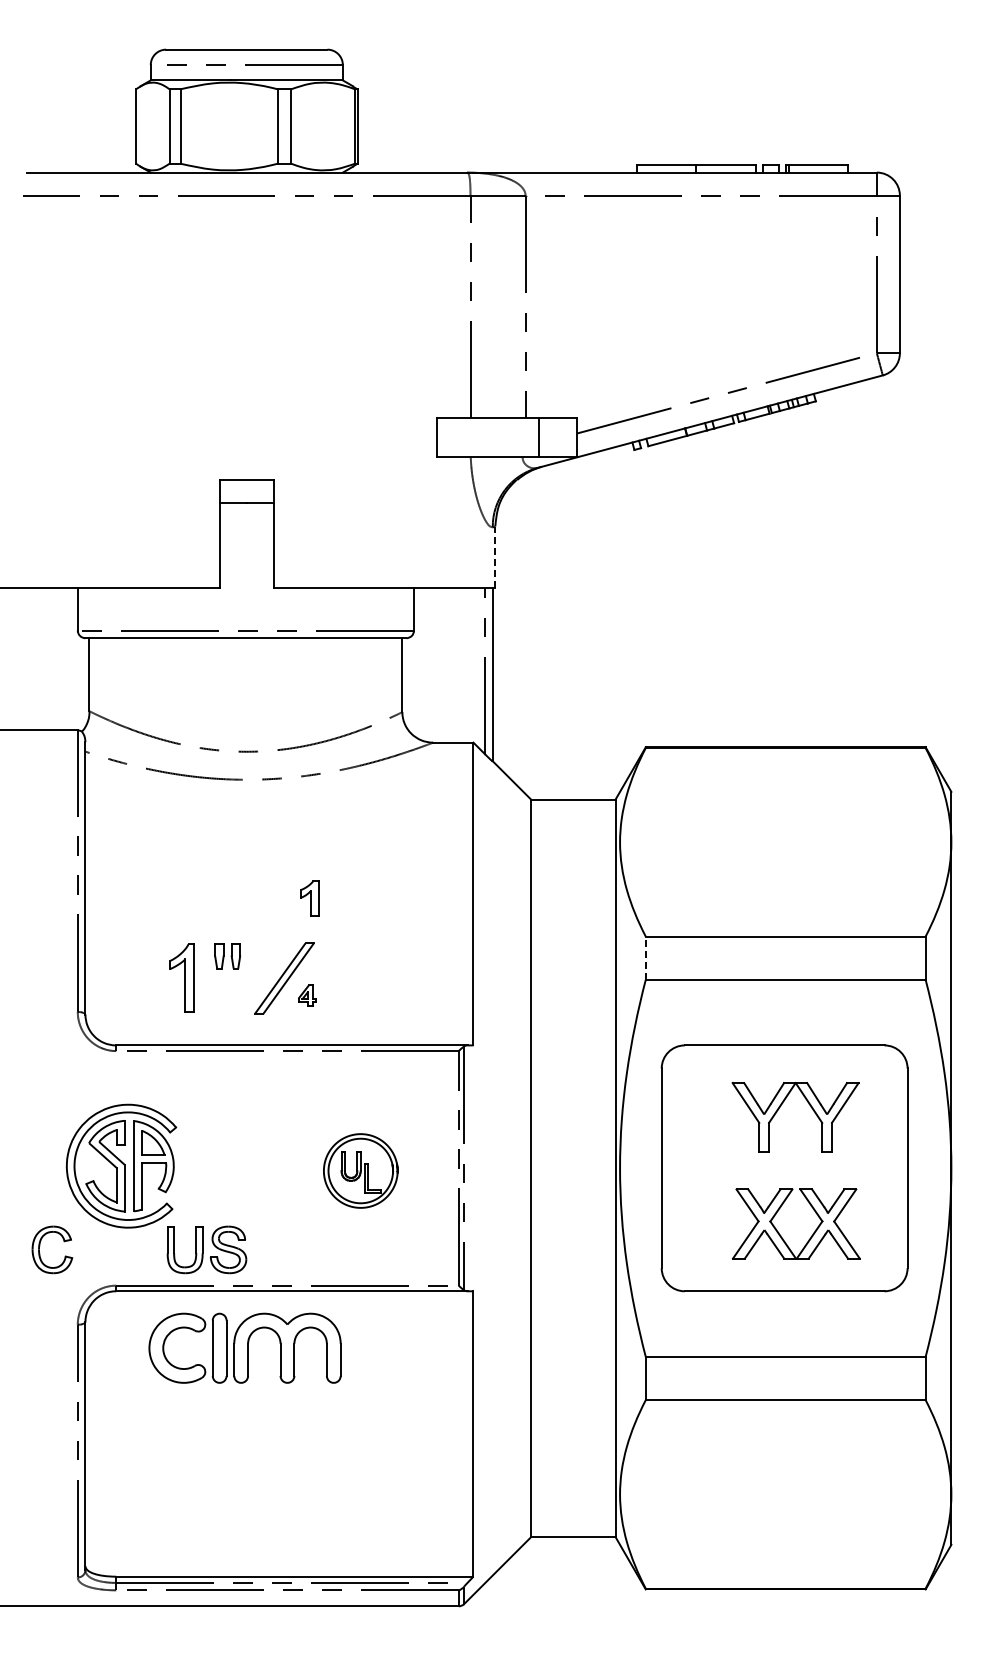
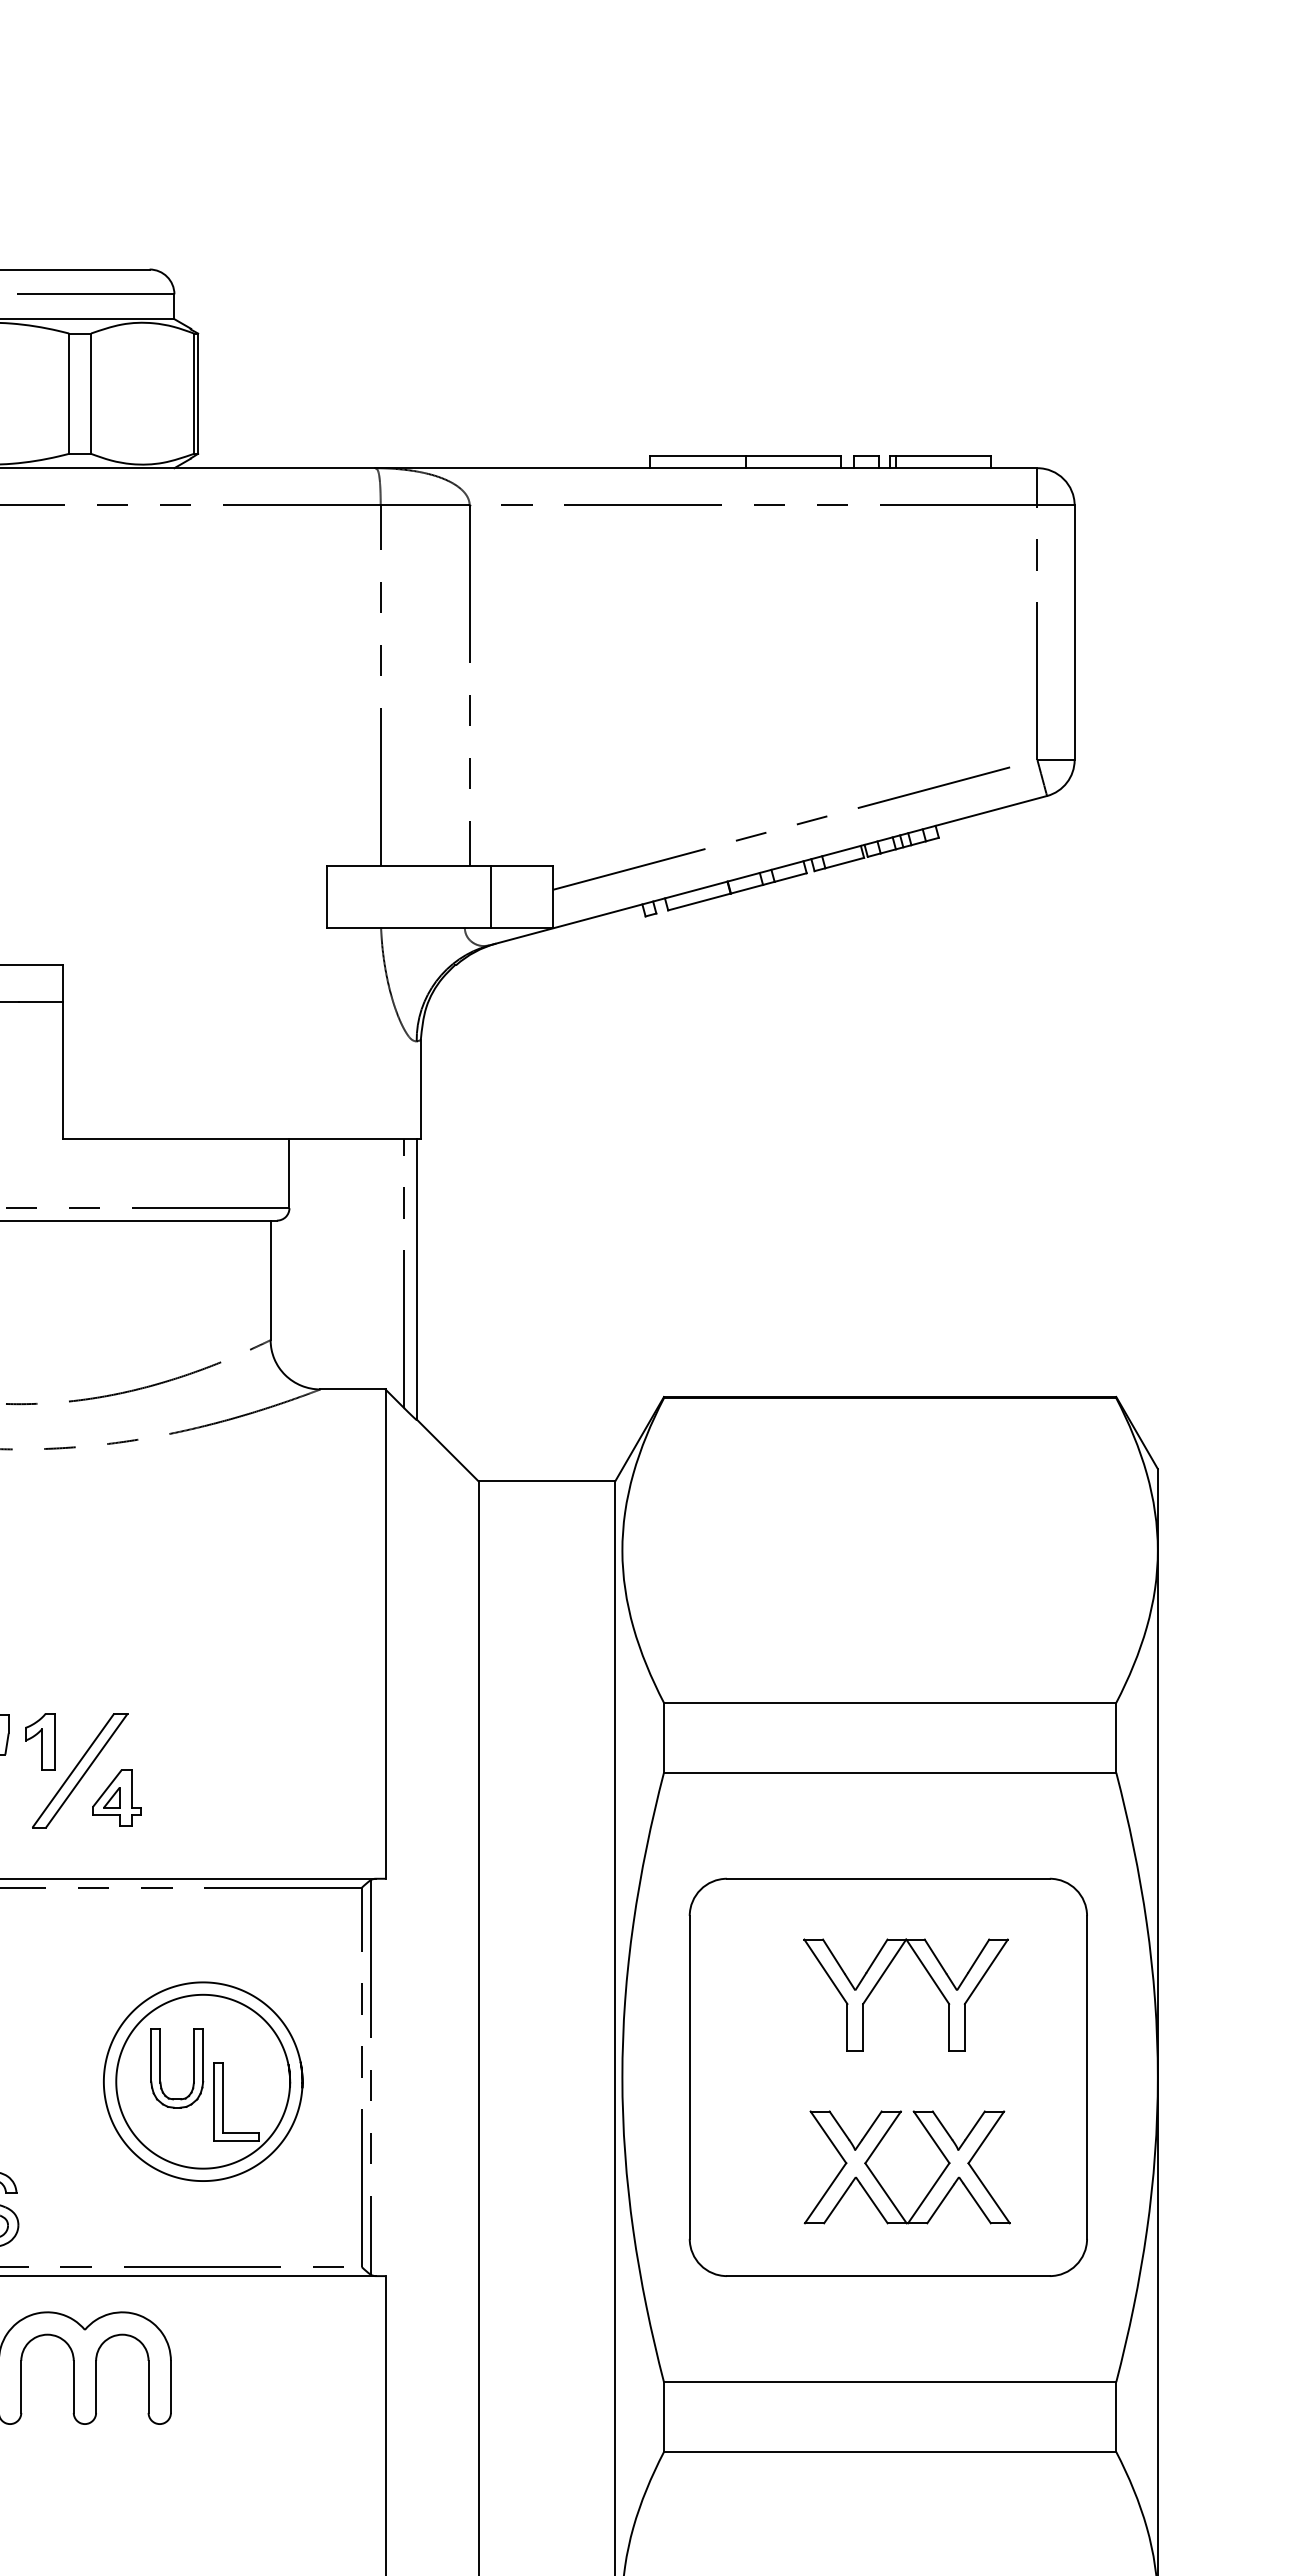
line: (495, 556) -> (421, 1088), dashed -> solid
part: (309, 898) -> (39, 1741), moved
line: (645, 958) -> (663, 1738), dashed -> solid
part: (307, 995) -> (117, 1798), size x1.67
part: (360, 1170) -> (202, 2080), size x1.67

